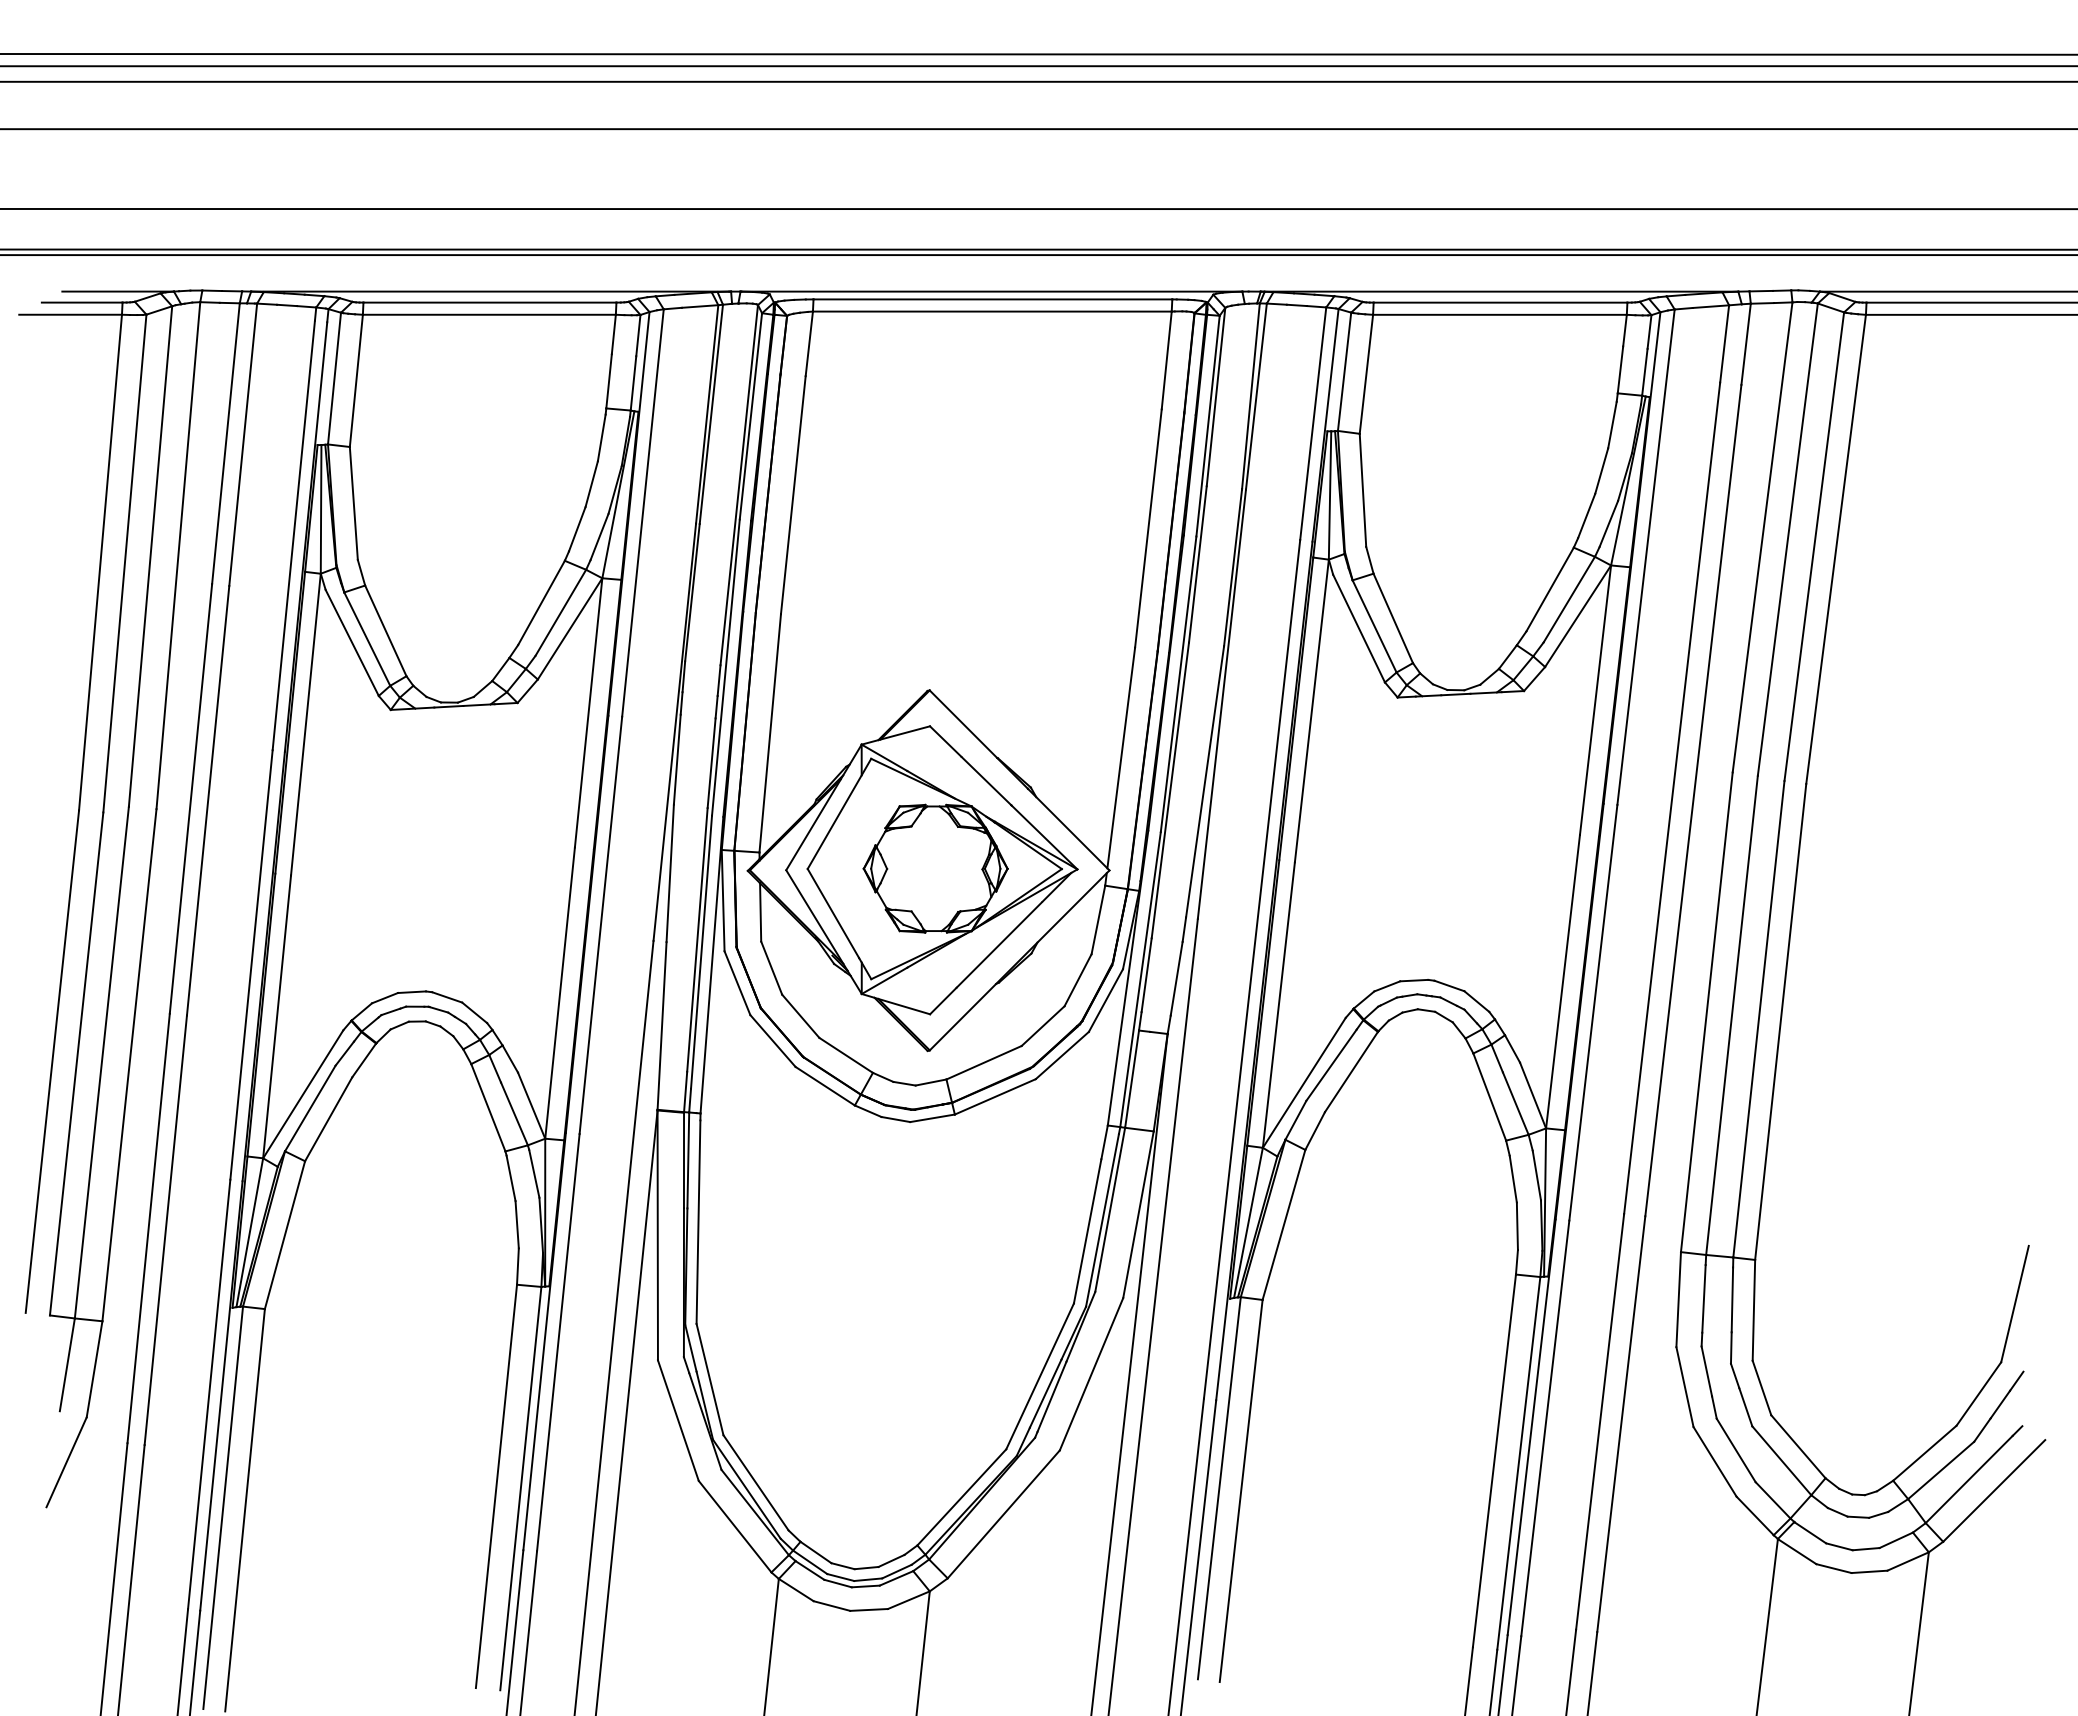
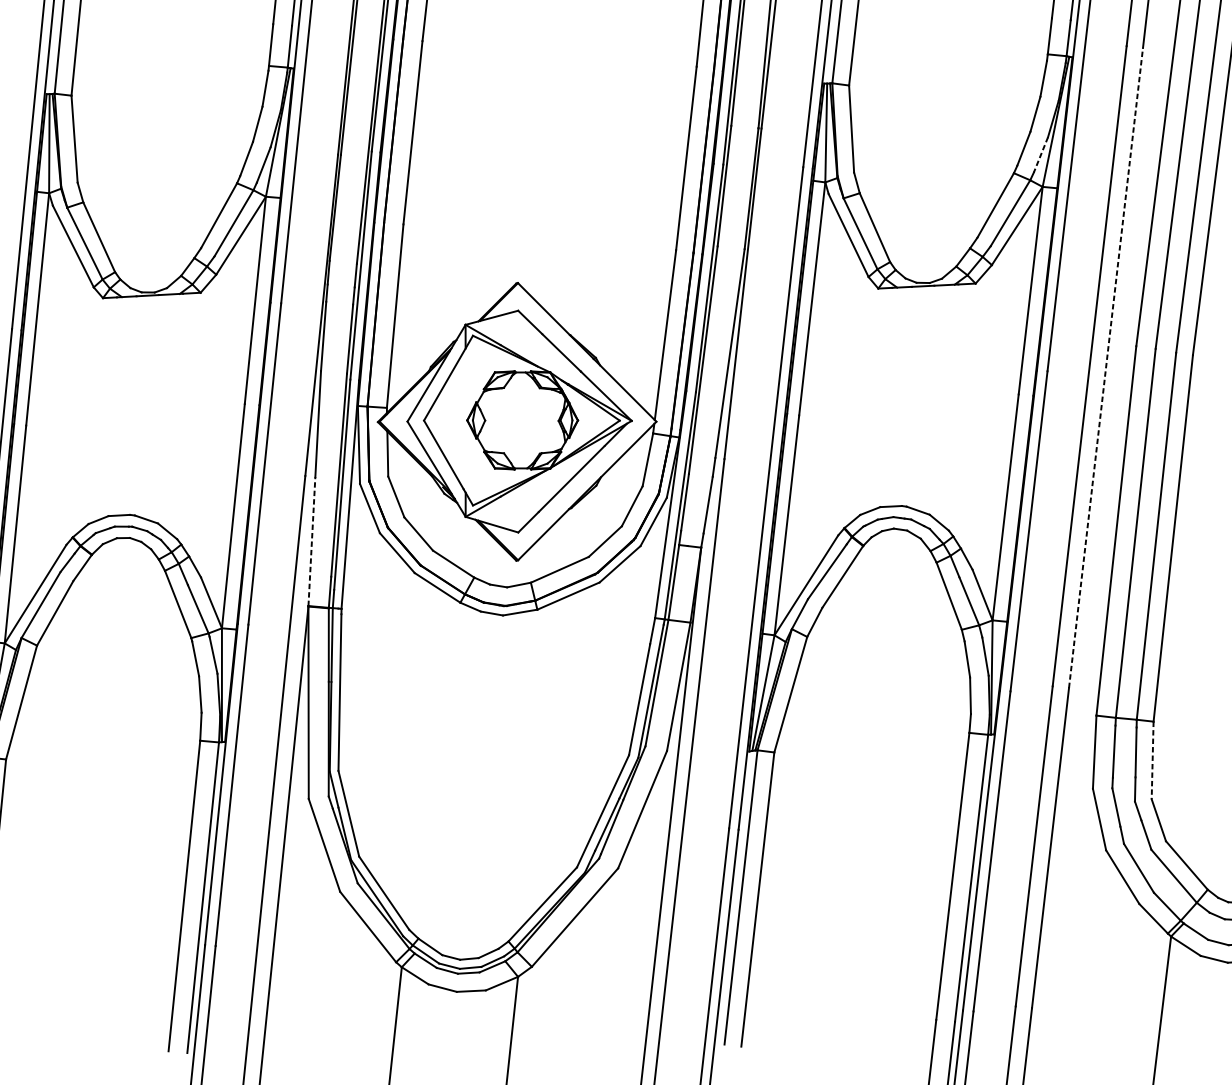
line: (1608, 523) -> (1040, 154), solid -> dashed
line: (1693, 800) -> (1106, 367), solid -> dashed
line: (662, 1025) -> (312, 541), solid -> dashed
line: (1753, 1310) -> (1152, 760), solid -> dashed

